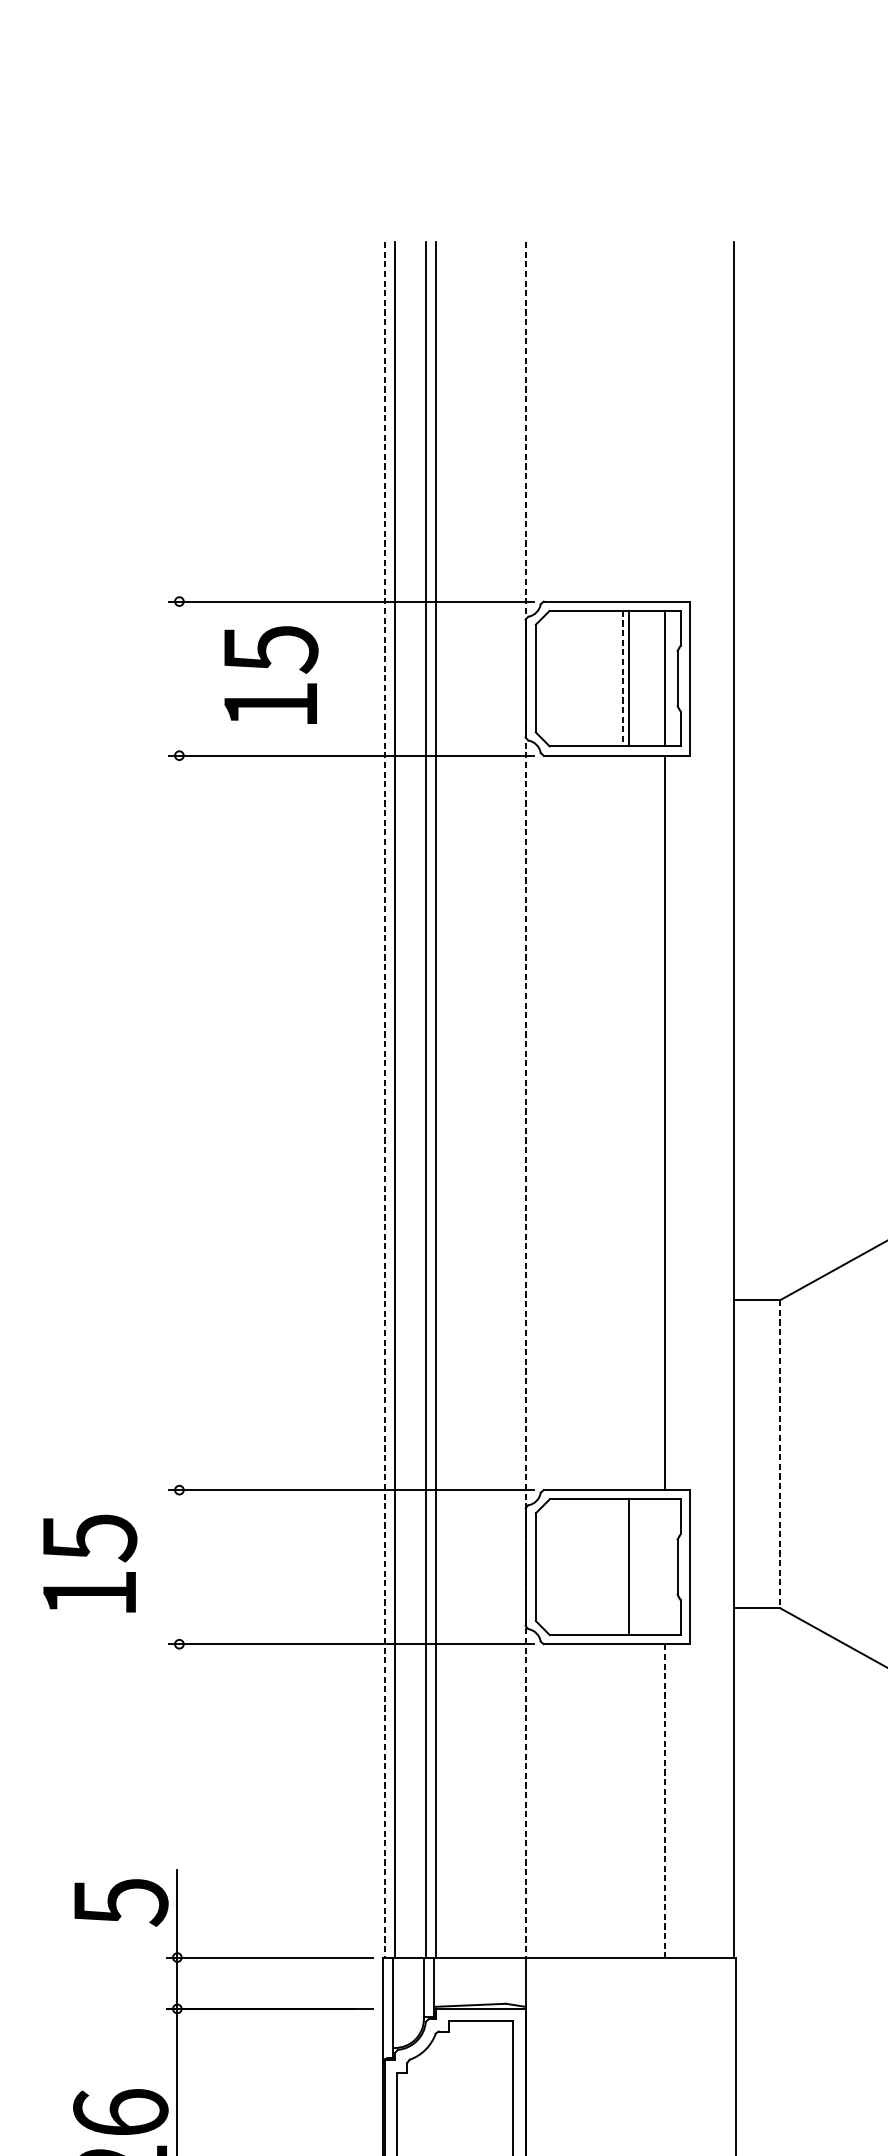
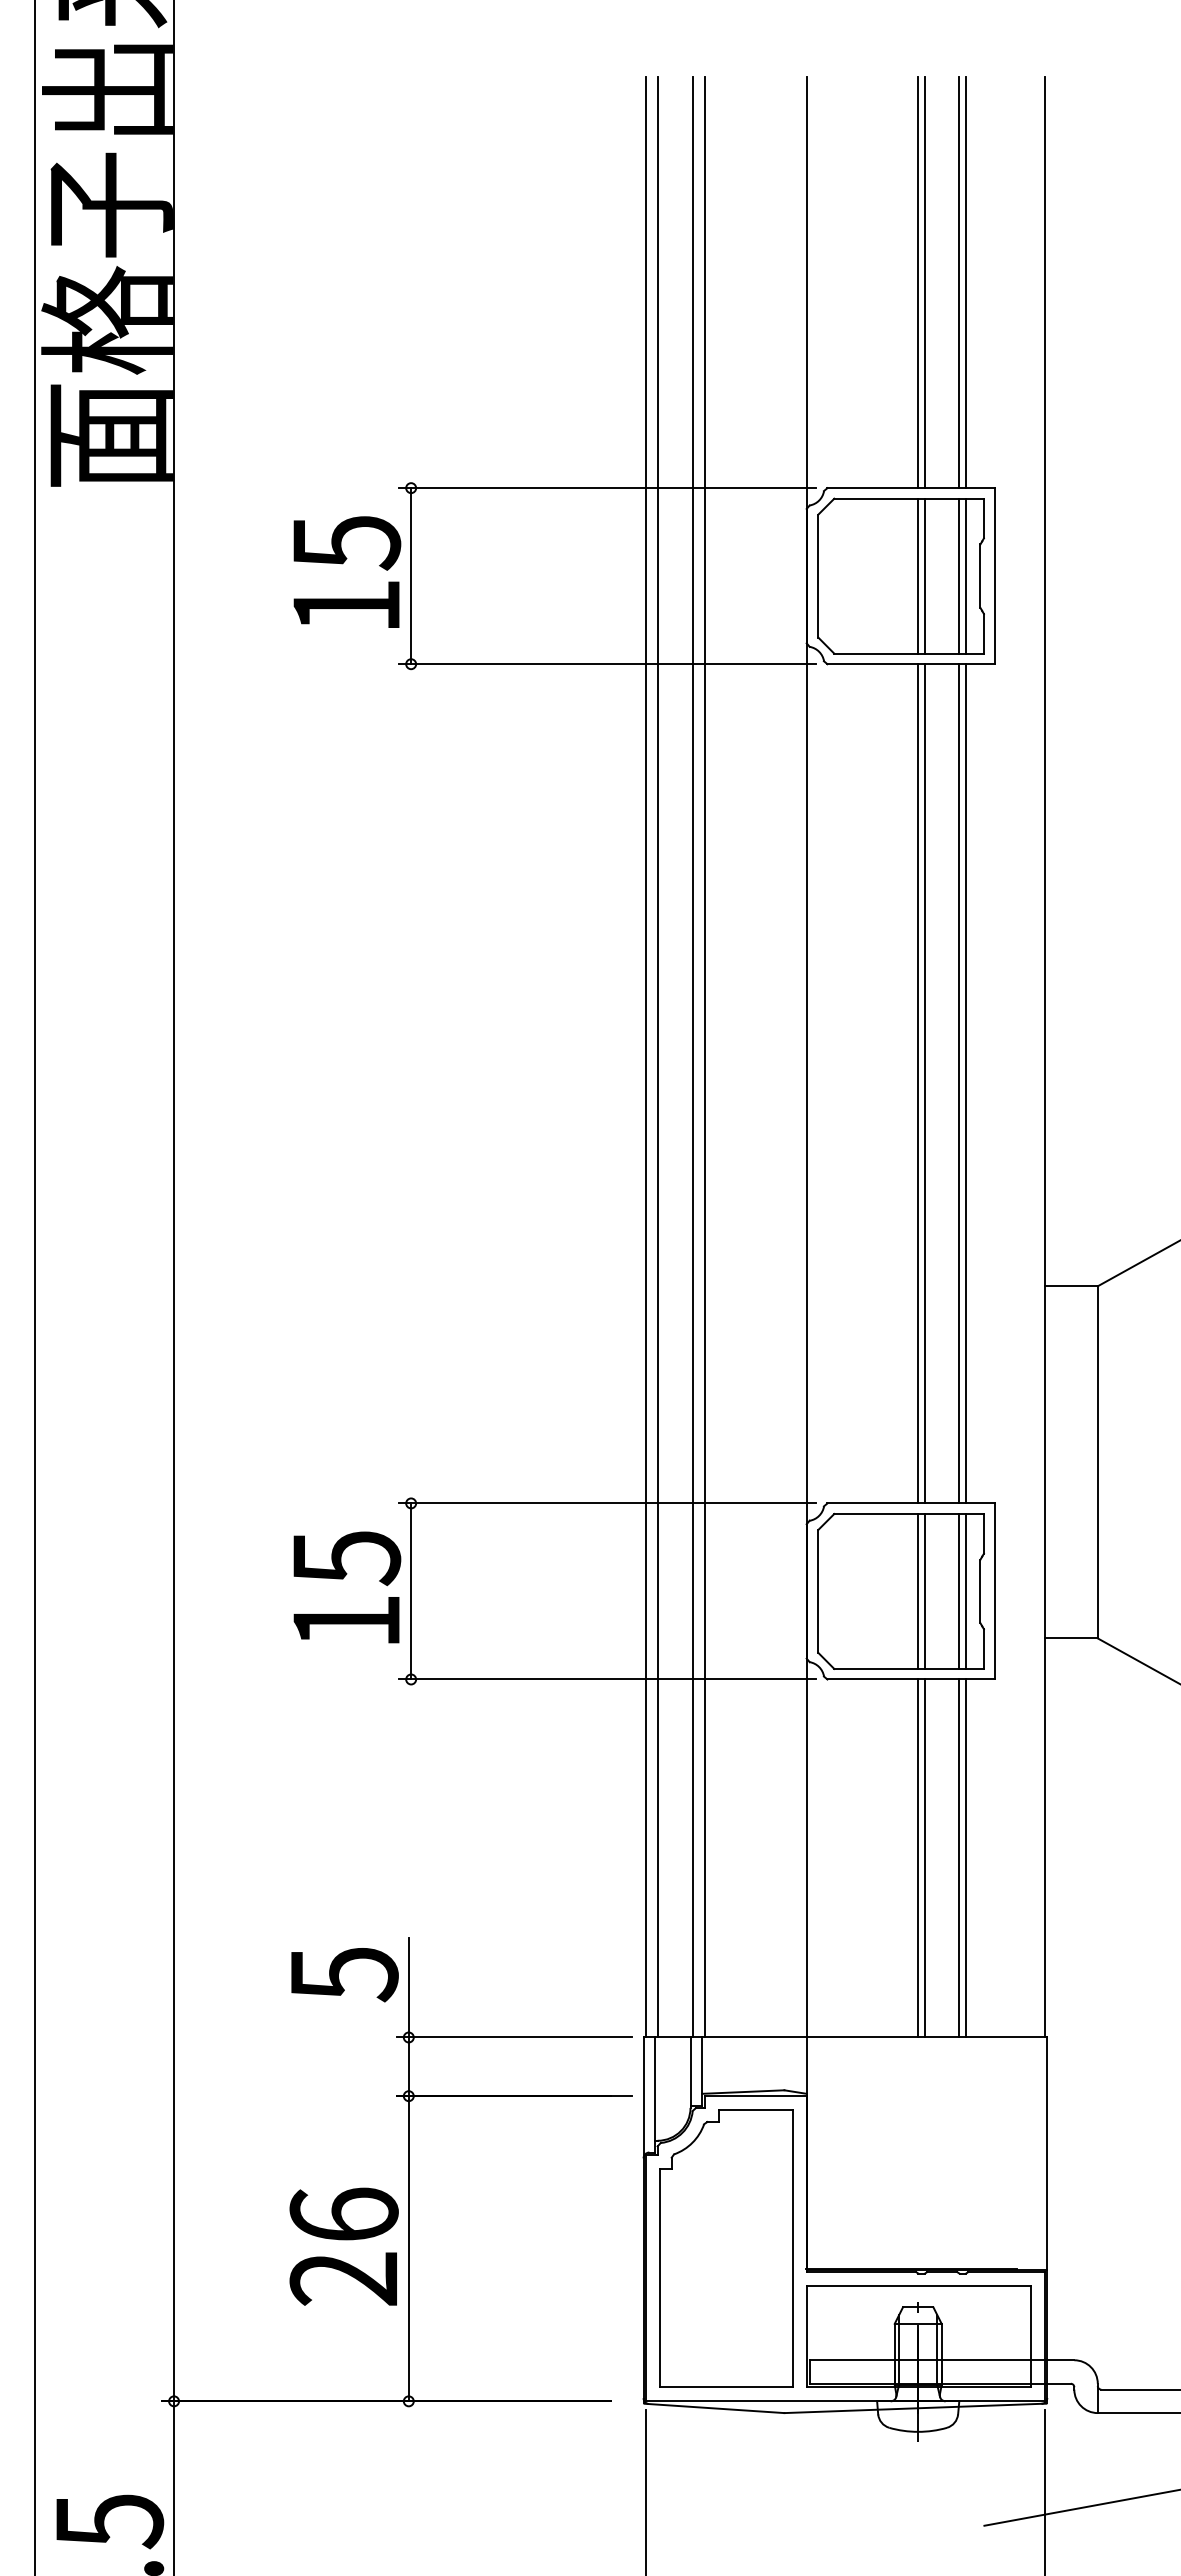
line: (623, 421) -> (918, 282), added
line: (629, 421) -> (925, 282), added
line: (659, 421) -> (959, 282), added
line: (665, 421) -> (966, 282), added
text: (271, 674) -> (347, 571), moved
line: (179, 678) -> (411, 576), added
line: (623, 678) -> (918, 576), dashed -> solid
line: (659, 678) -> (959, 575), added
line: (384, 1099) -> (645, 1057), dashed -> solid
line: (525, 1099) -> (806, 1057), dashed -> solid
line: (623, 1122) -> (918, 1083), added
line: (629, 1122) -> (925, 1083), added
line: (659, 1122) -> (959, 1083), added
line: (780, 1454) -> (1097, 1462), dashed -> solid
text: (90, 1563) -> (347, 1587), moved
line: (179, 1567) -> (411, 1591), added
line: (623, 1567) -> (918, 1591), added
line: (659, 1567) -> (959, 1591), added
line: (665, 1567) -> (966, 1591), added
line: (623, 1800) -> (918, 1858), added
line: (629, 1800) -> (925, 1858), added
line: (659, 1800) -> (959, 1858), added
line: (665, 1800) -> (966, 1858), dashed -> solid

